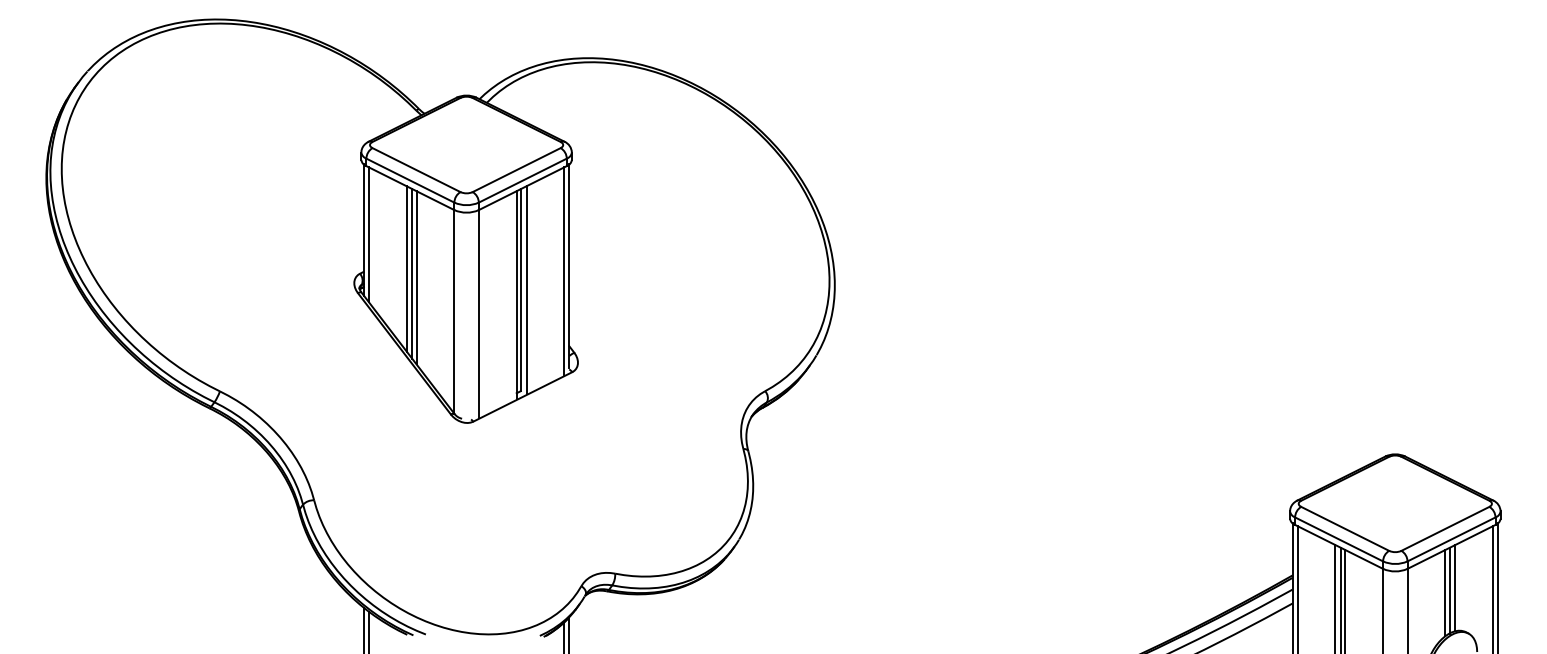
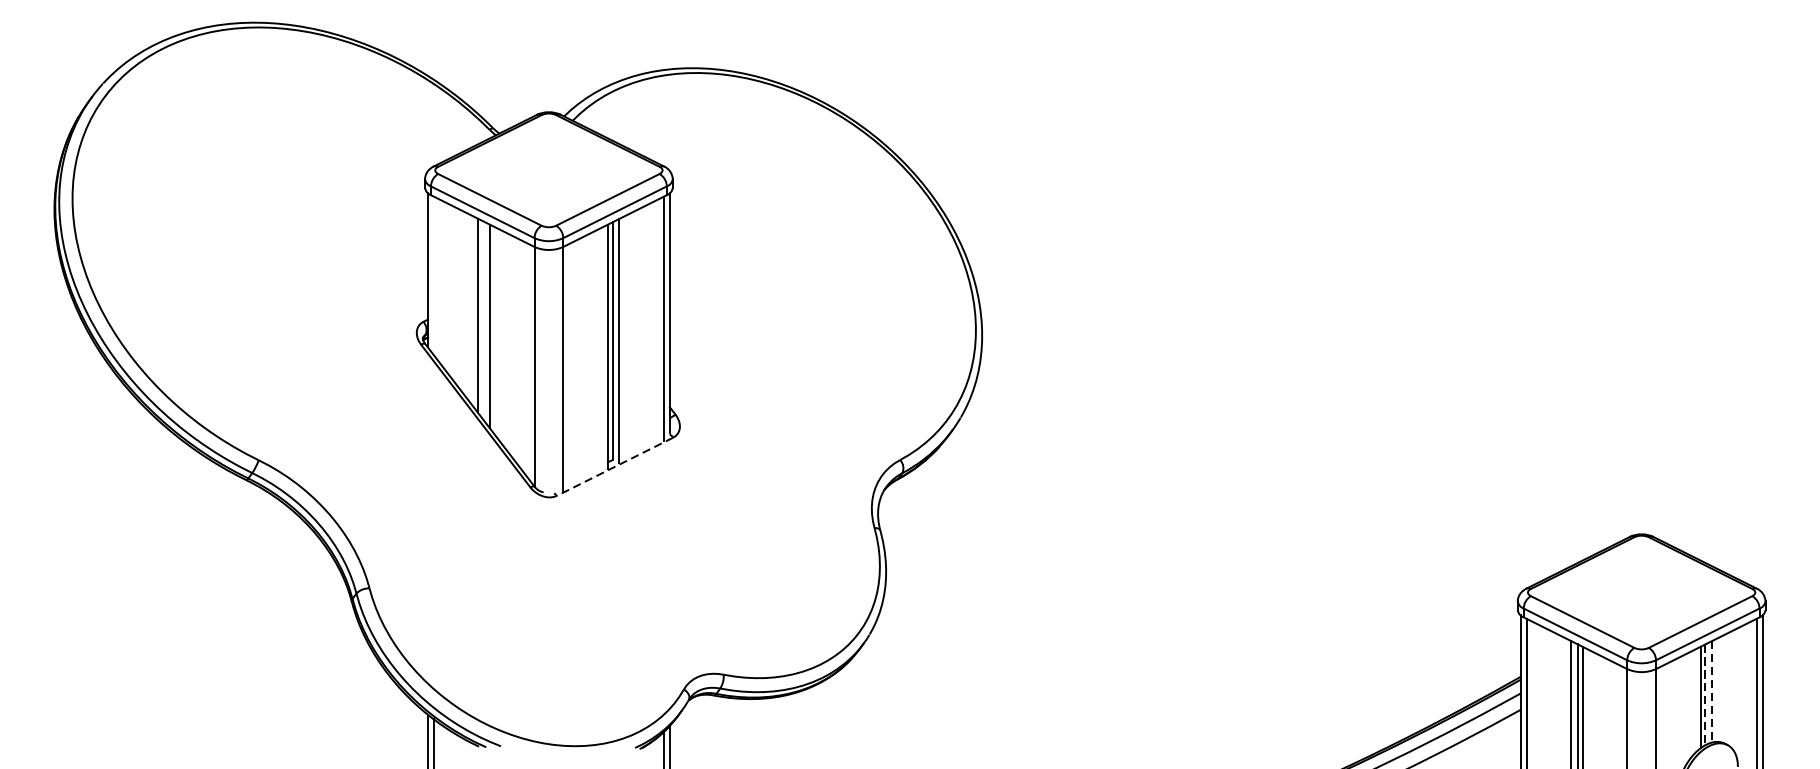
line: (368, 234) -> (433, 275), removed
line: (412, 273) -> (485, 321), removed
line: (522, 397) -> (614, 467), solid -> dashed
line: (1455, 588) -> (1712, 692), solid -> dashed
line: (1449, 590) -> (1705, 694), solid -> dashed

